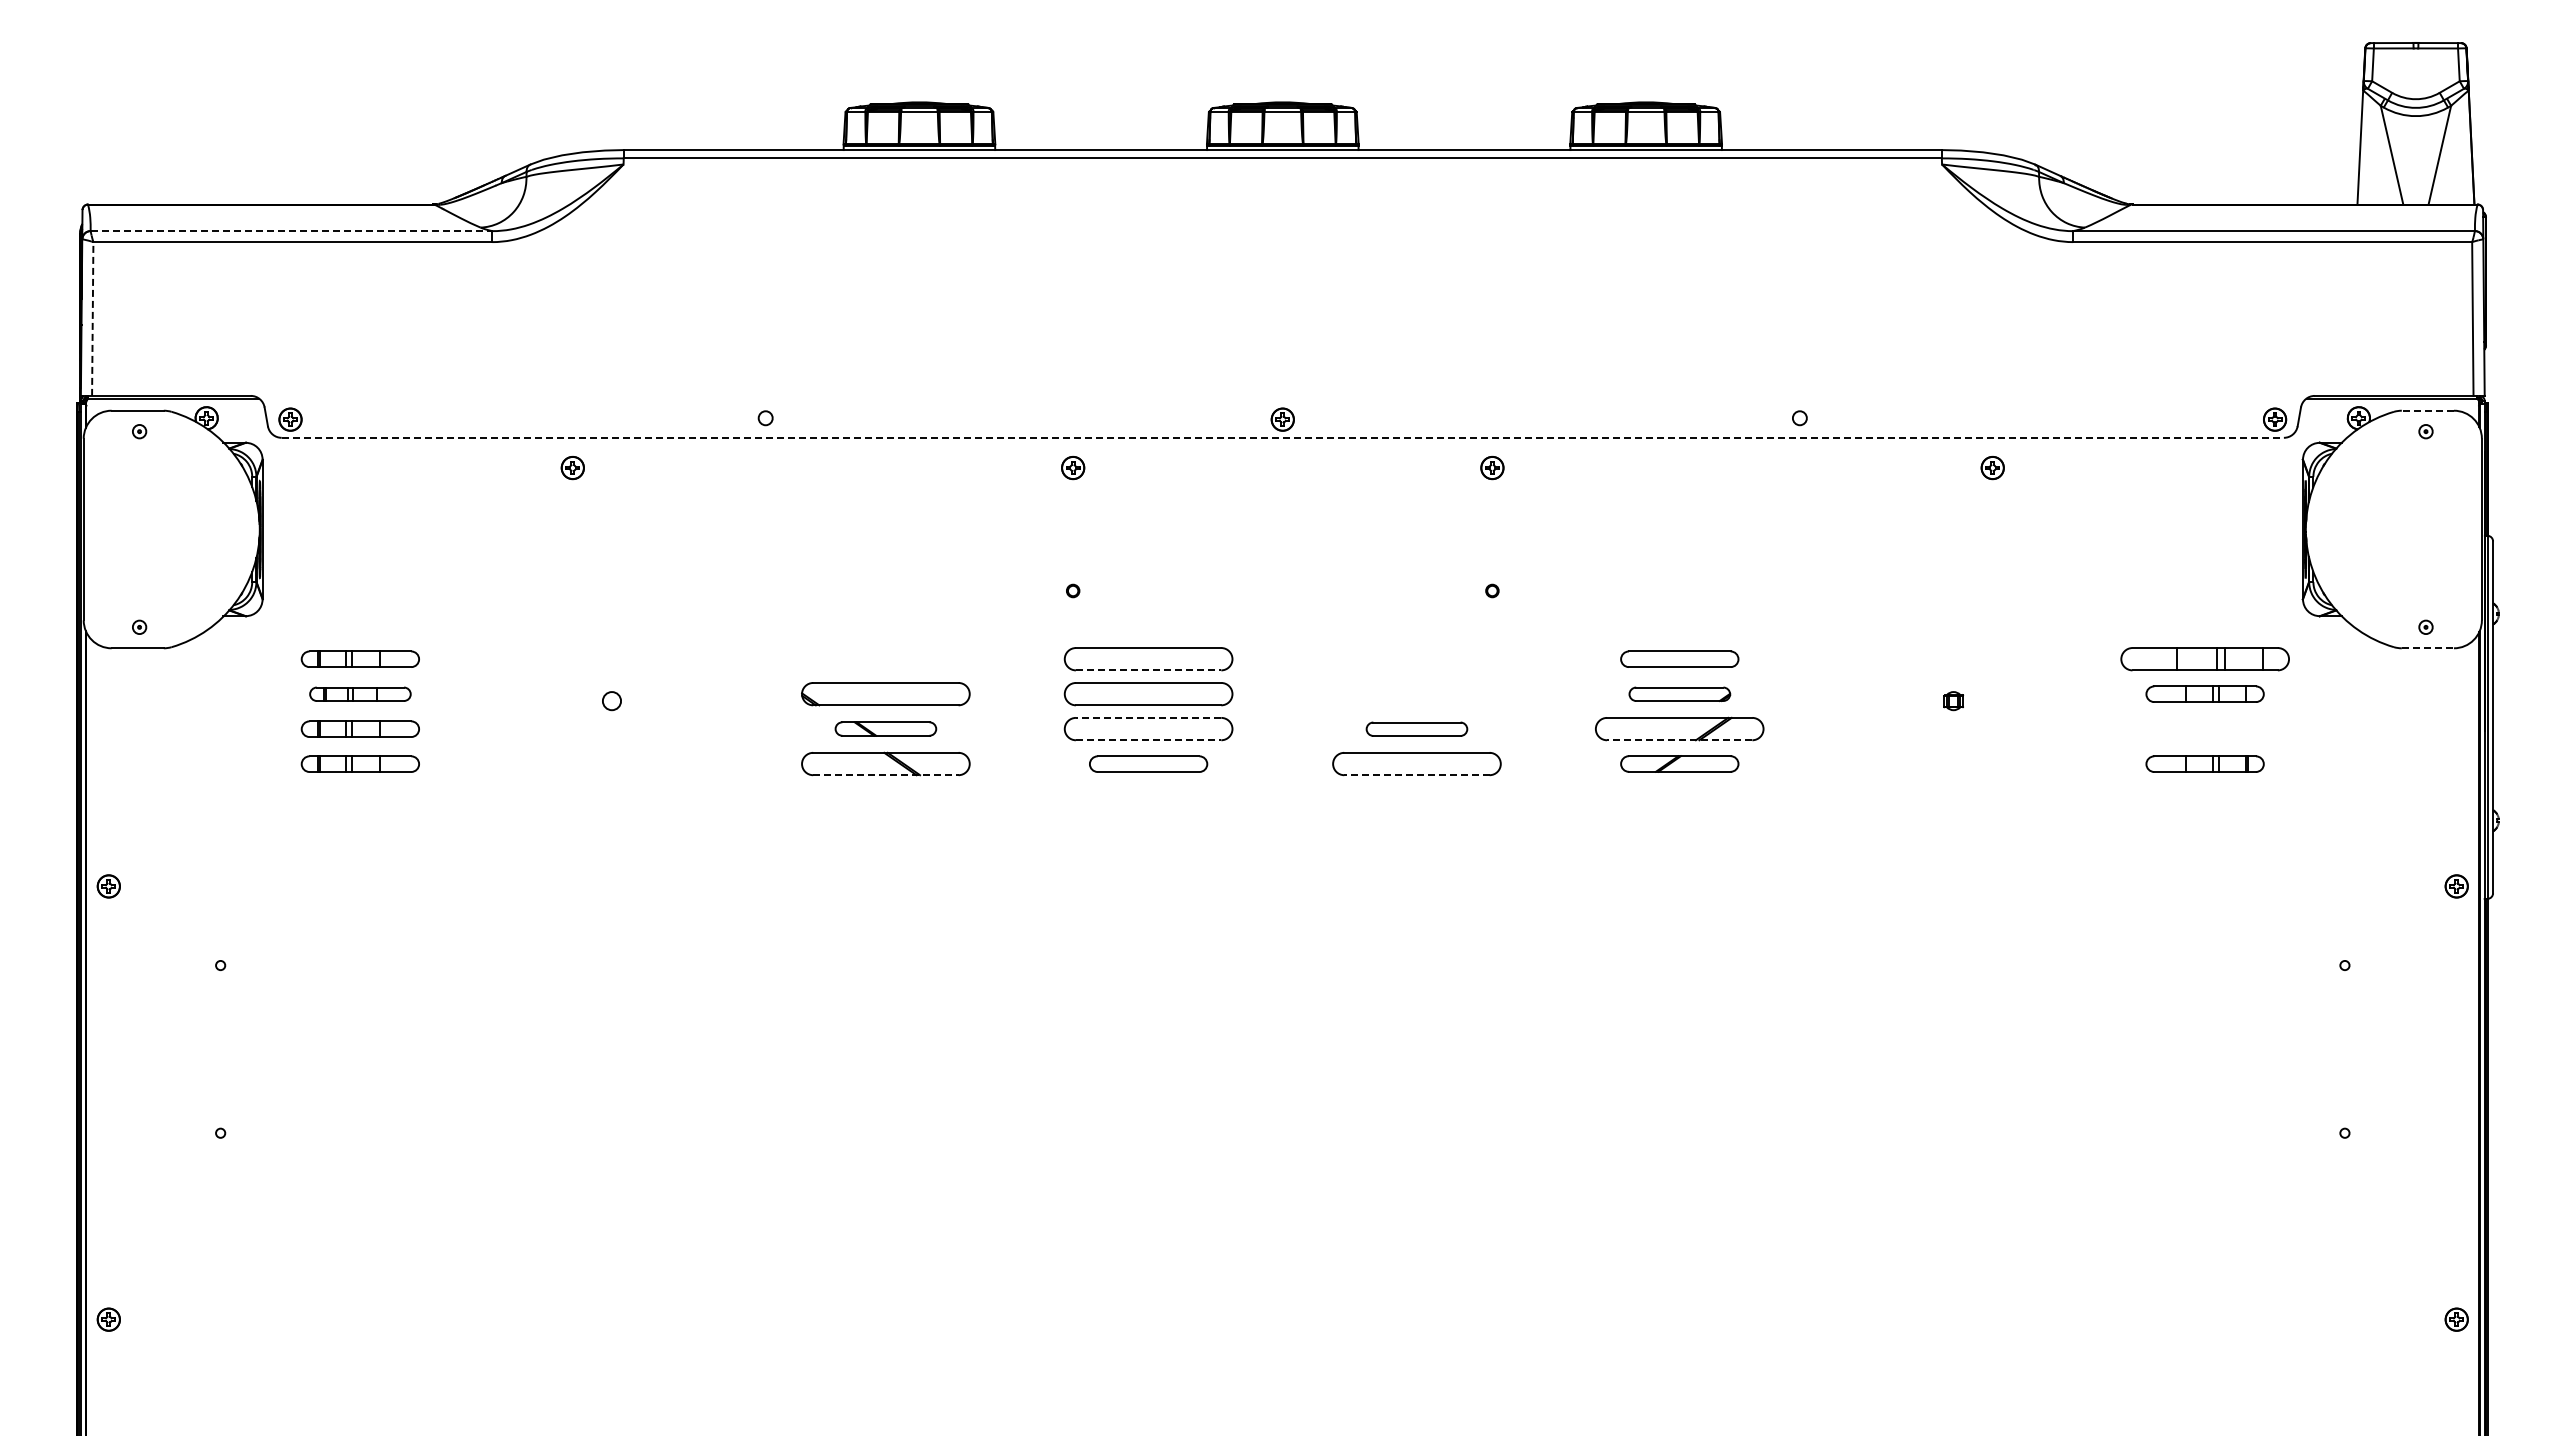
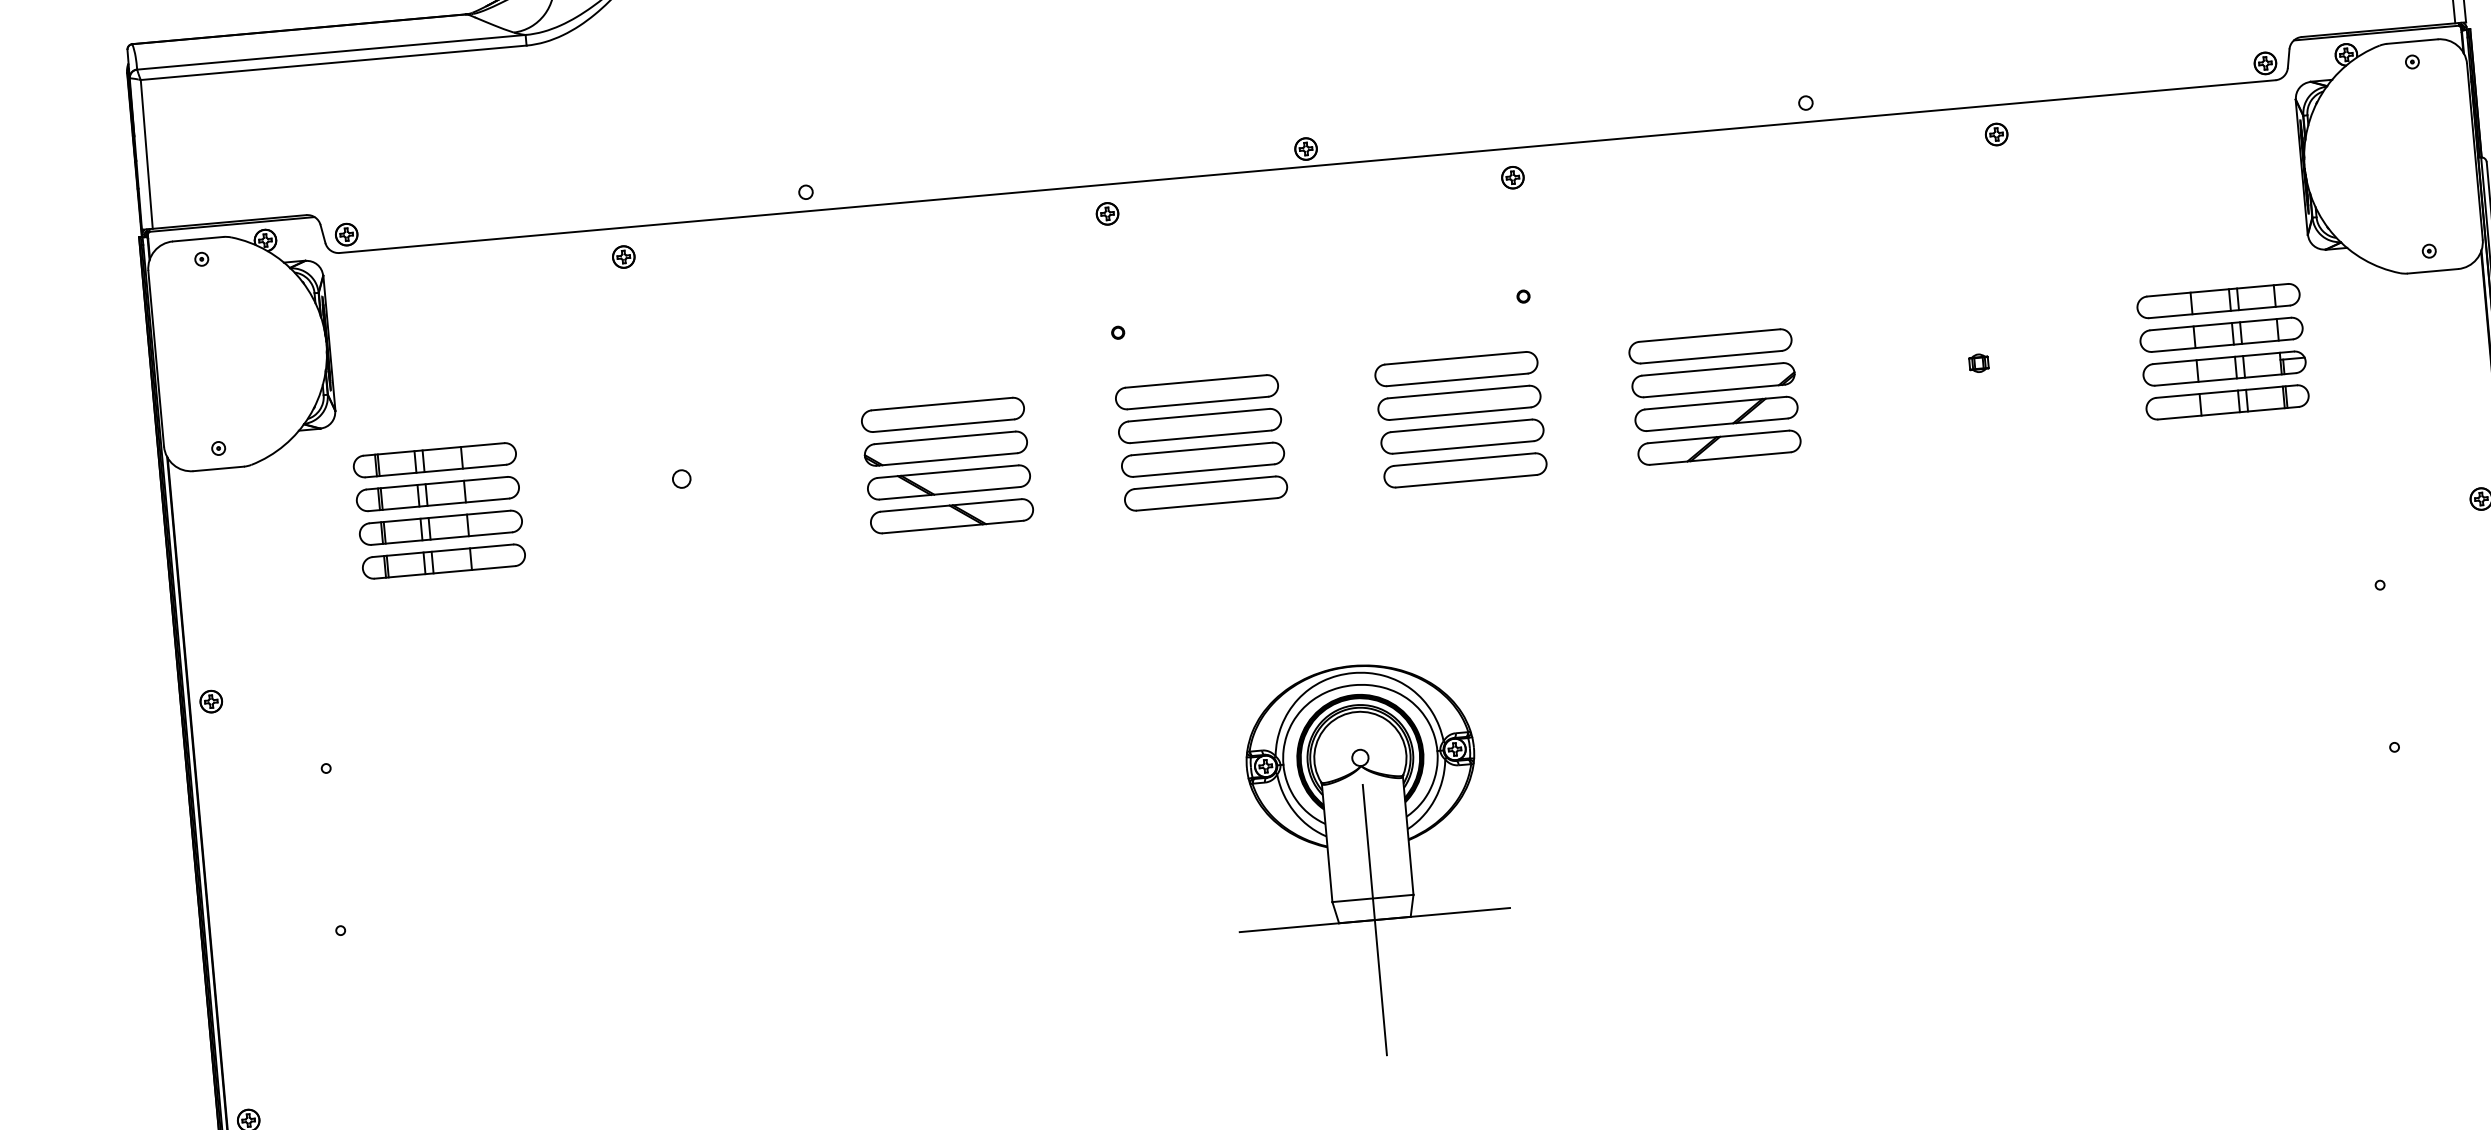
line: (291, 231) -> (331, 52), dashed -> solid
line: (92, 319) -> (146, 154), dashed -> solid
line: (2427, 410) -> (2412, 41), dashed -> solid
line: (1283, 437) -> (1308, 166), dashed -> solid
line: (2428, 648) -> (2433, 271), dashed -> solid
part: (360, 659) -> (435, 460), size x1.43
part: (885, 659) -> (942, 415), added
part: (1416, 659) -> (1456, 369), added
part: (1679, 659) -> (1710, 346), size x1.43
line: (1148, 670) -> (1197, 403), dashed -> solid
part: (360, 694) -> (438, 494), size x1.67
part: (1416, 694) -> (1459, 403), added
part: (1679, 694) -> (1713, 380), size x1.67
part: (2204, 694) -> (2220, 335), size x1.43
line: (1148, 717) -> (1201, 448), dashed -> solid
part: (885, 728) -> (948, 481), size x1.67
part: (360, 729) -> (441, 528), size x1.43
part: (1416, 729) -> (1462, 437), size x1.67
part: (2204, 729) -> (2223, 369), added
line: (1148, 740) -> (1203, 470), dashed -> solid
line: (1679, 740) -> (1717, 425), dashed -> solid
part: (1679, 763) -> (1719, 447), size x1.43
part: (360, 764) -> (444, 562), size x1.43
part: (1148, 764) -> (1205, 494), size x1.43
part: (2204, 764) -> (2226, 402), size x1.43
line: (885, 775) -> (952, 527), dashed -> solid
line: (1416, 775) -> (1466, 481), dashed -> solid
part: (1282, 1155) -> (1369, 860), added

